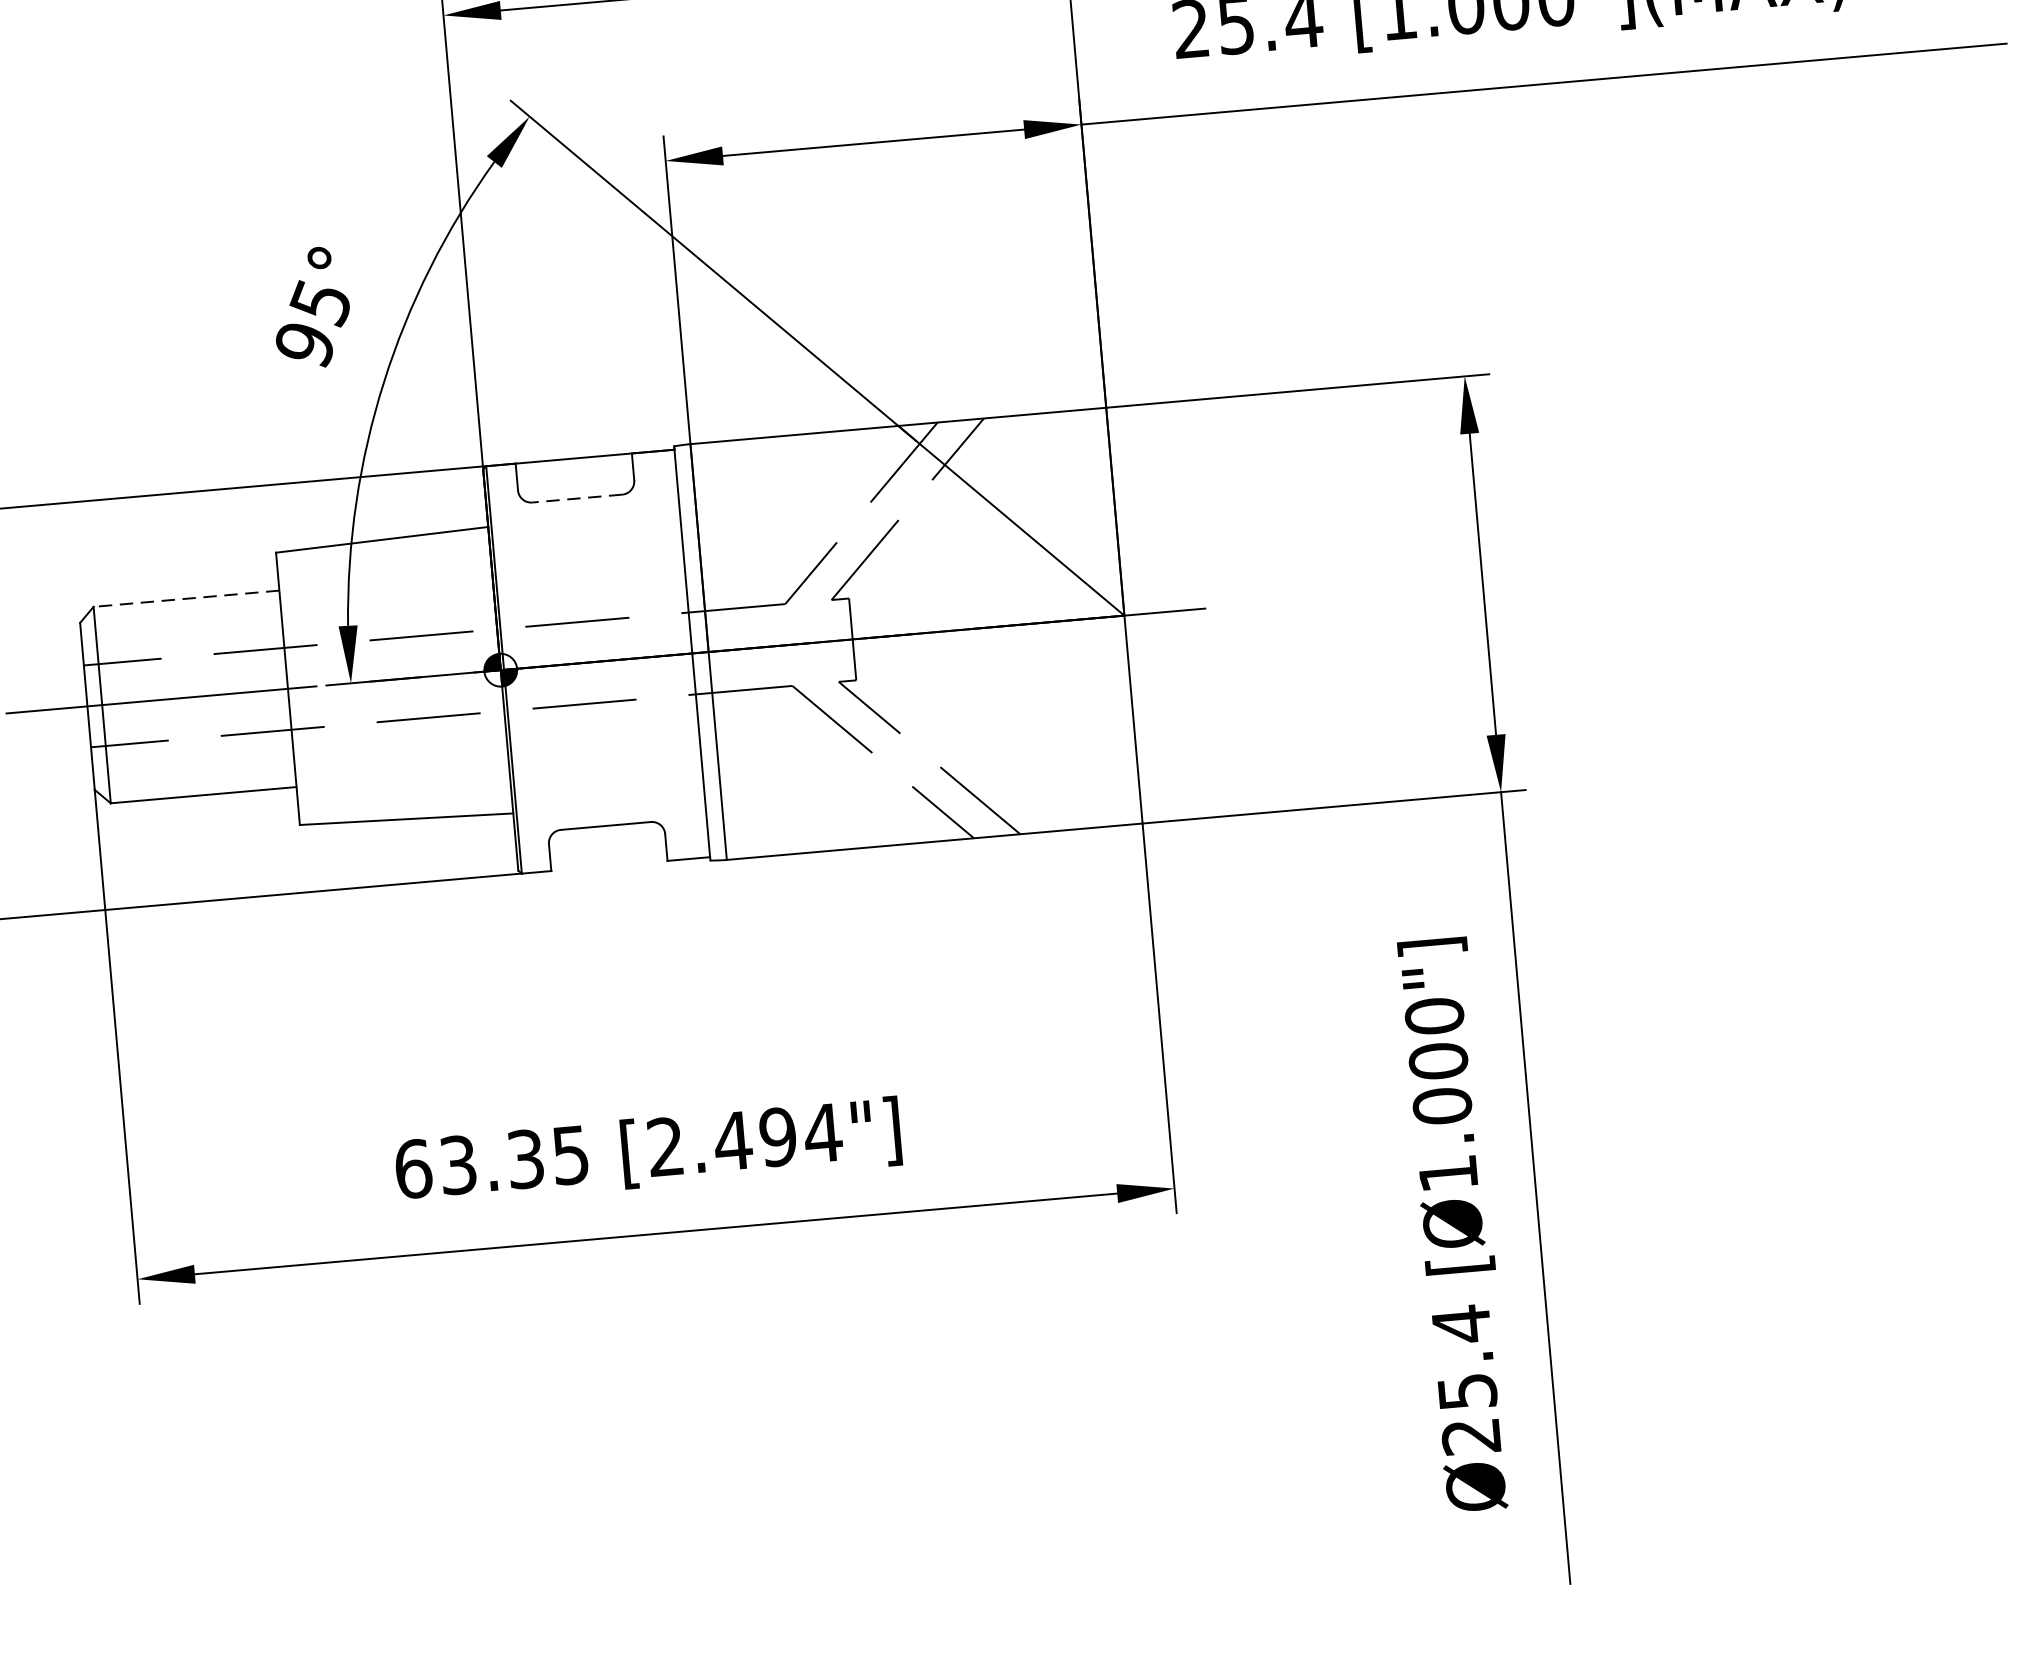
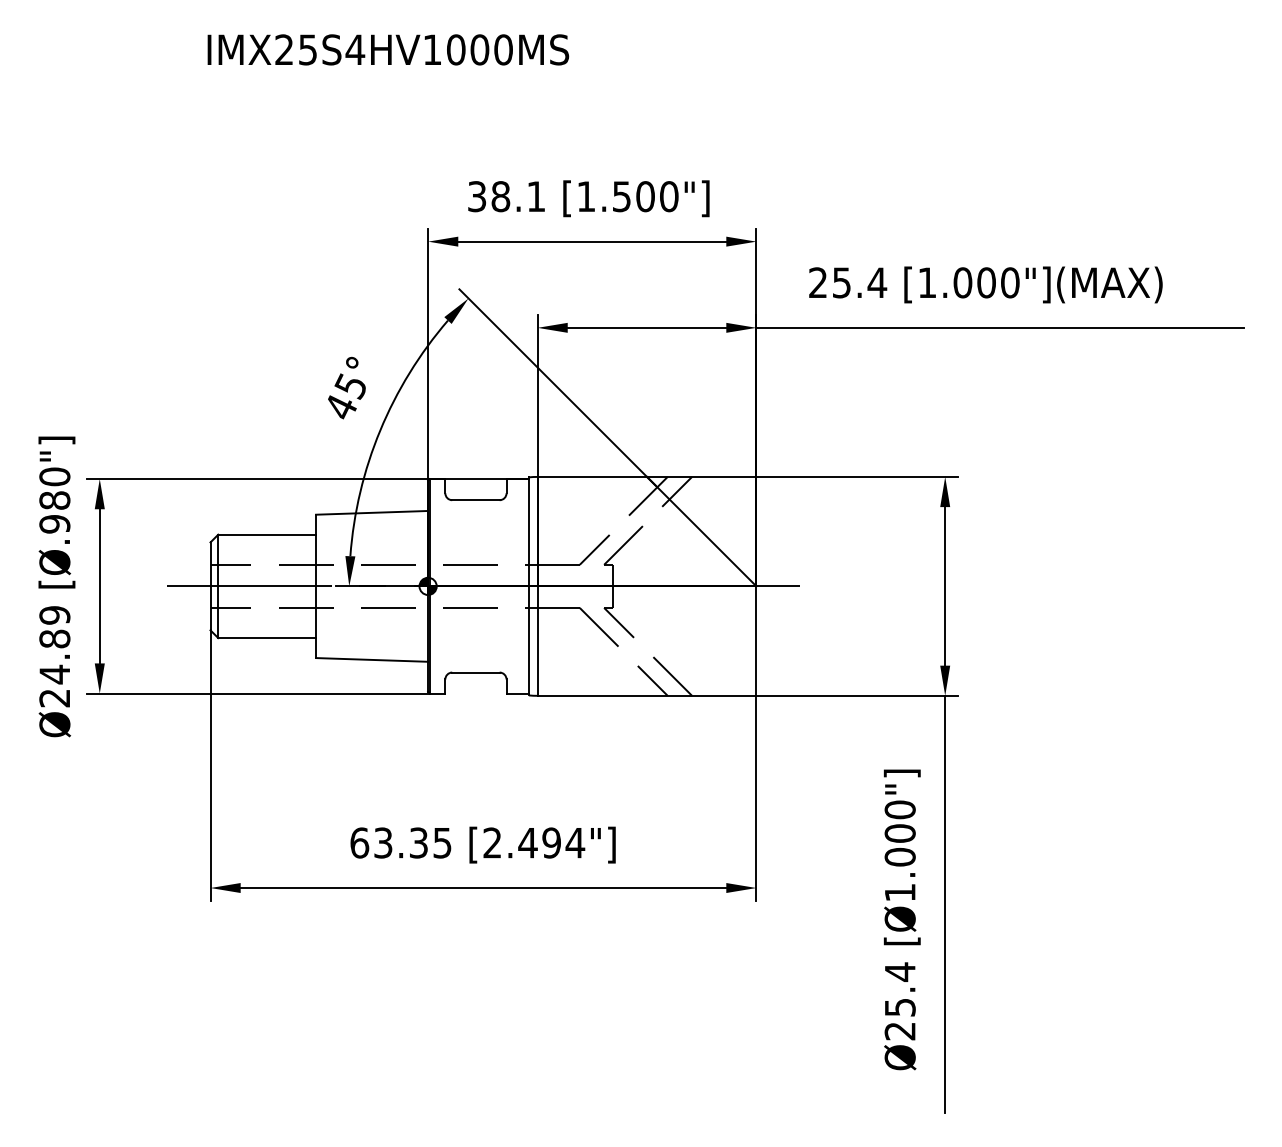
text: (304, 345) -> (340, 407), 95° -> 45°
line: (576, 499) -> (475, 500), dashed -> solid
line: (187, 598) -> (267, 534), dashed -> solid

